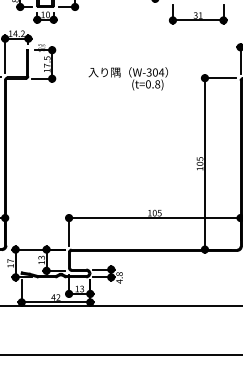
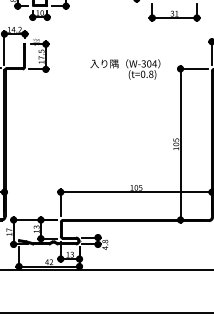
text: (127, 78) -> (124, 69), moved

